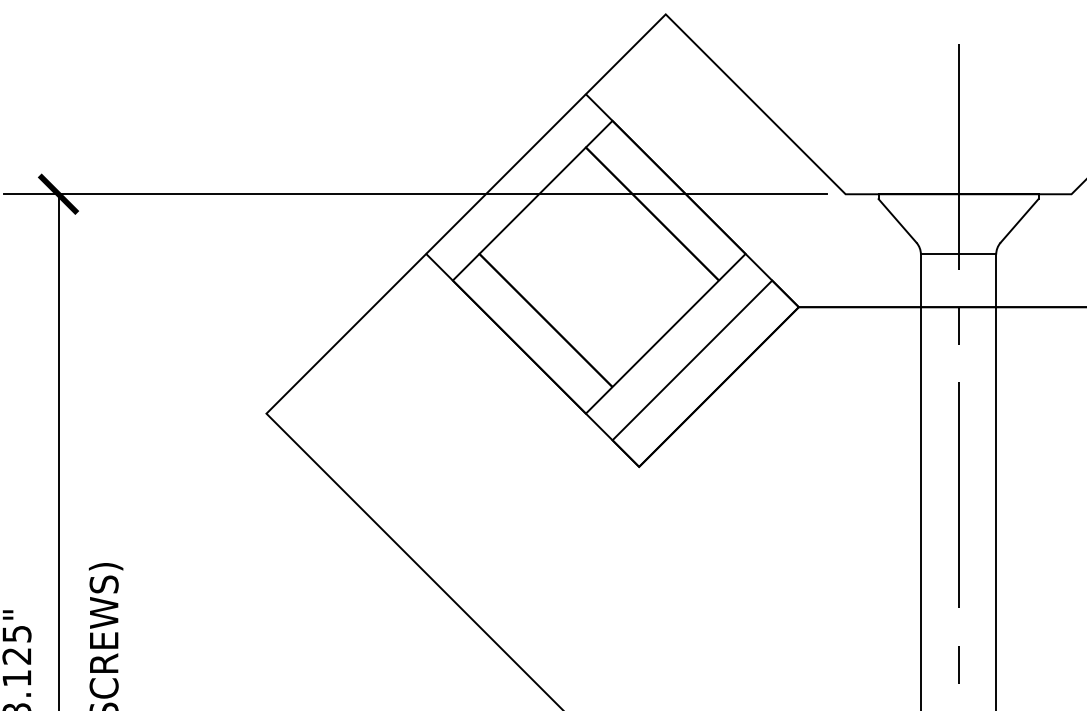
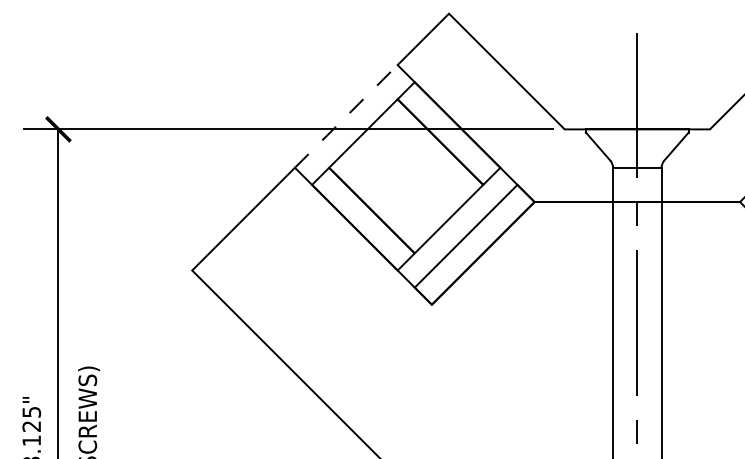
line: (506, 174) -> (346, 116), solid -> dashed

